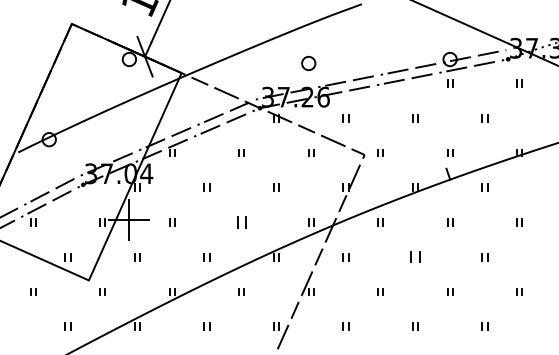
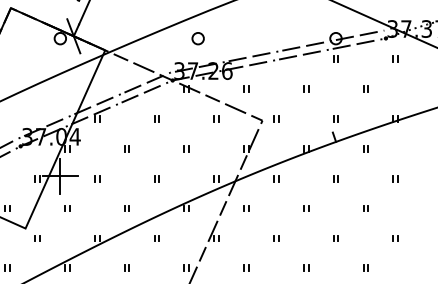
part: (308, 63) -> (197, 38), moved
part: (241, 222) -> (156, 178), size x0.62
part: (415, 257) -> (306, 208), size x0.62

